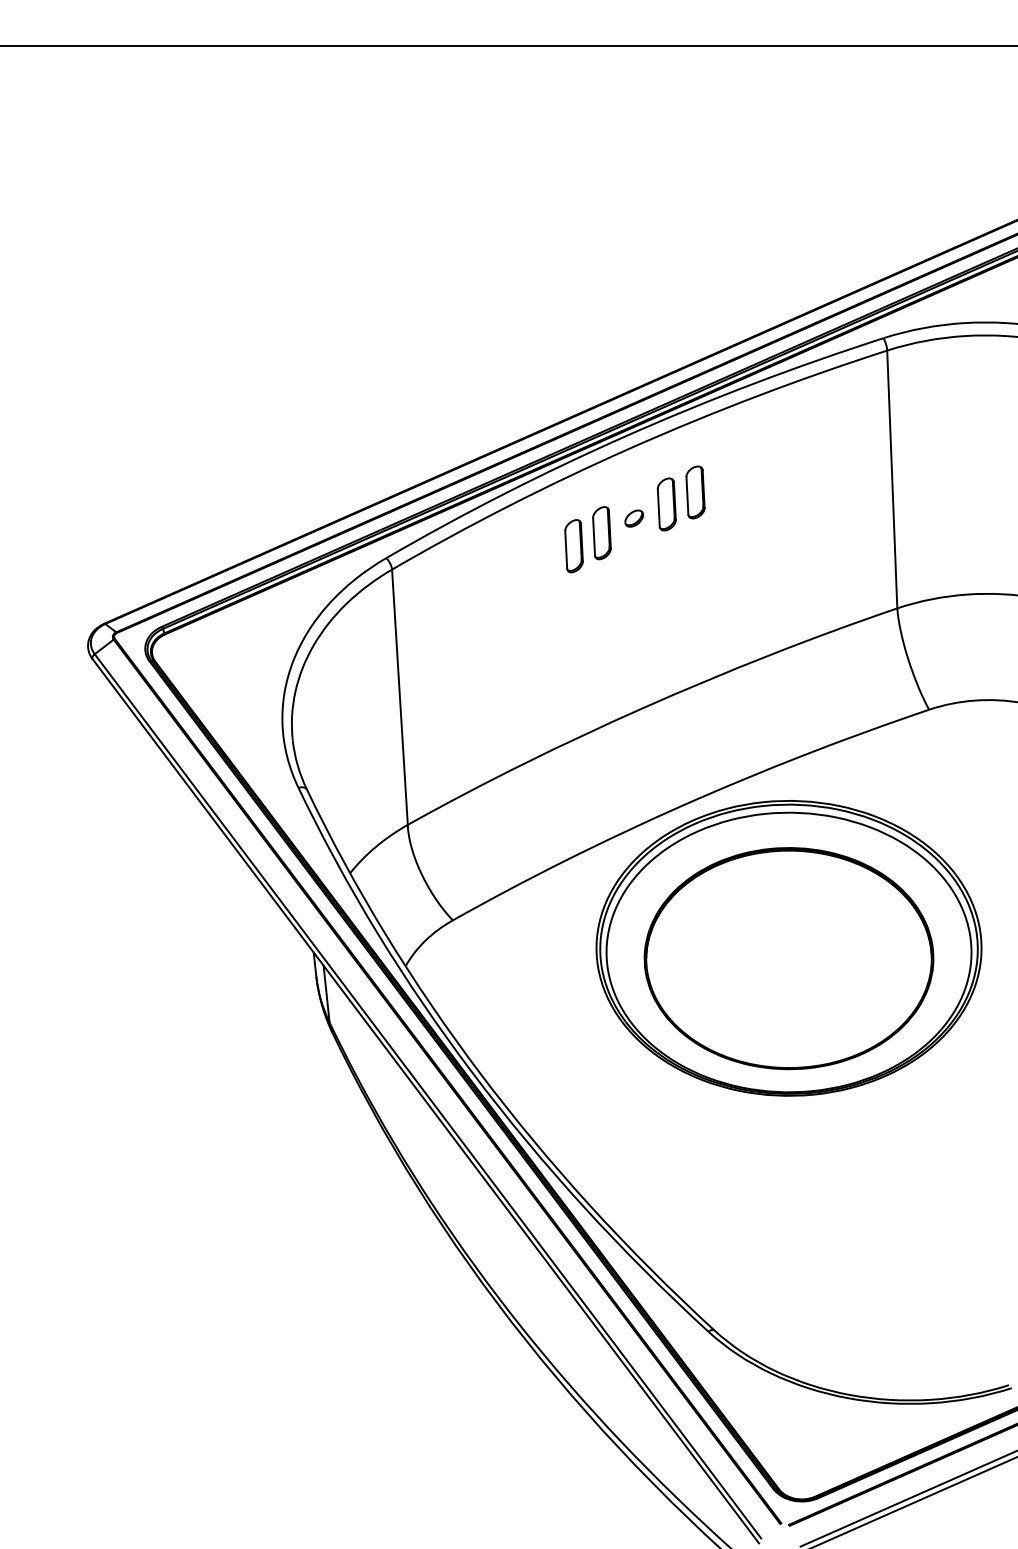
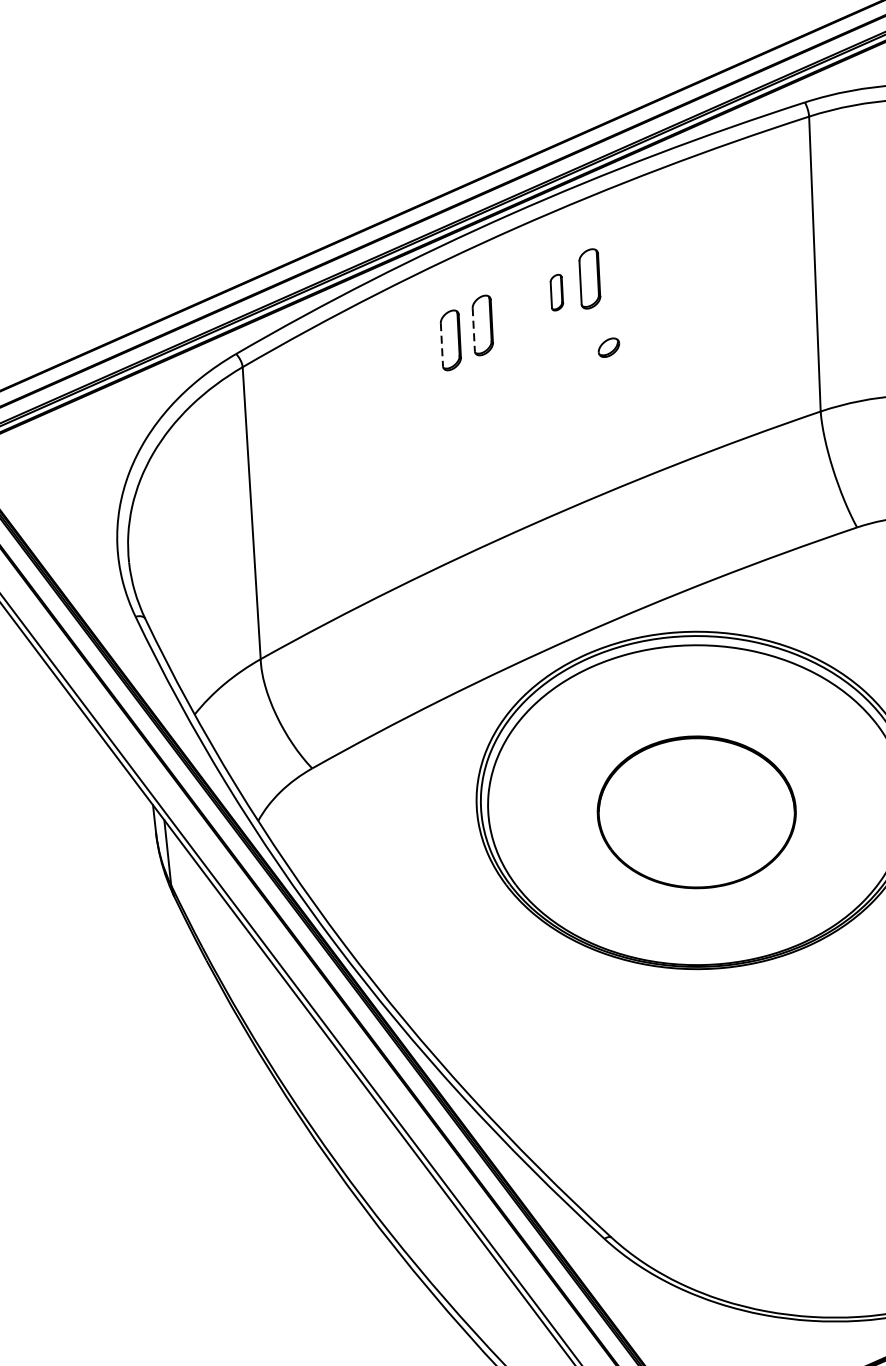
part: (666, 504) -> (556, 292), size x0.6
part: (634, 518) -> (609, 347), moved
line: (594, 536) -> (474, 329), solid -> dashed
line: (566, 549) -> (442, 344), solid -> dashed
part: (788, 958) -> (696, 812), size x0.6

